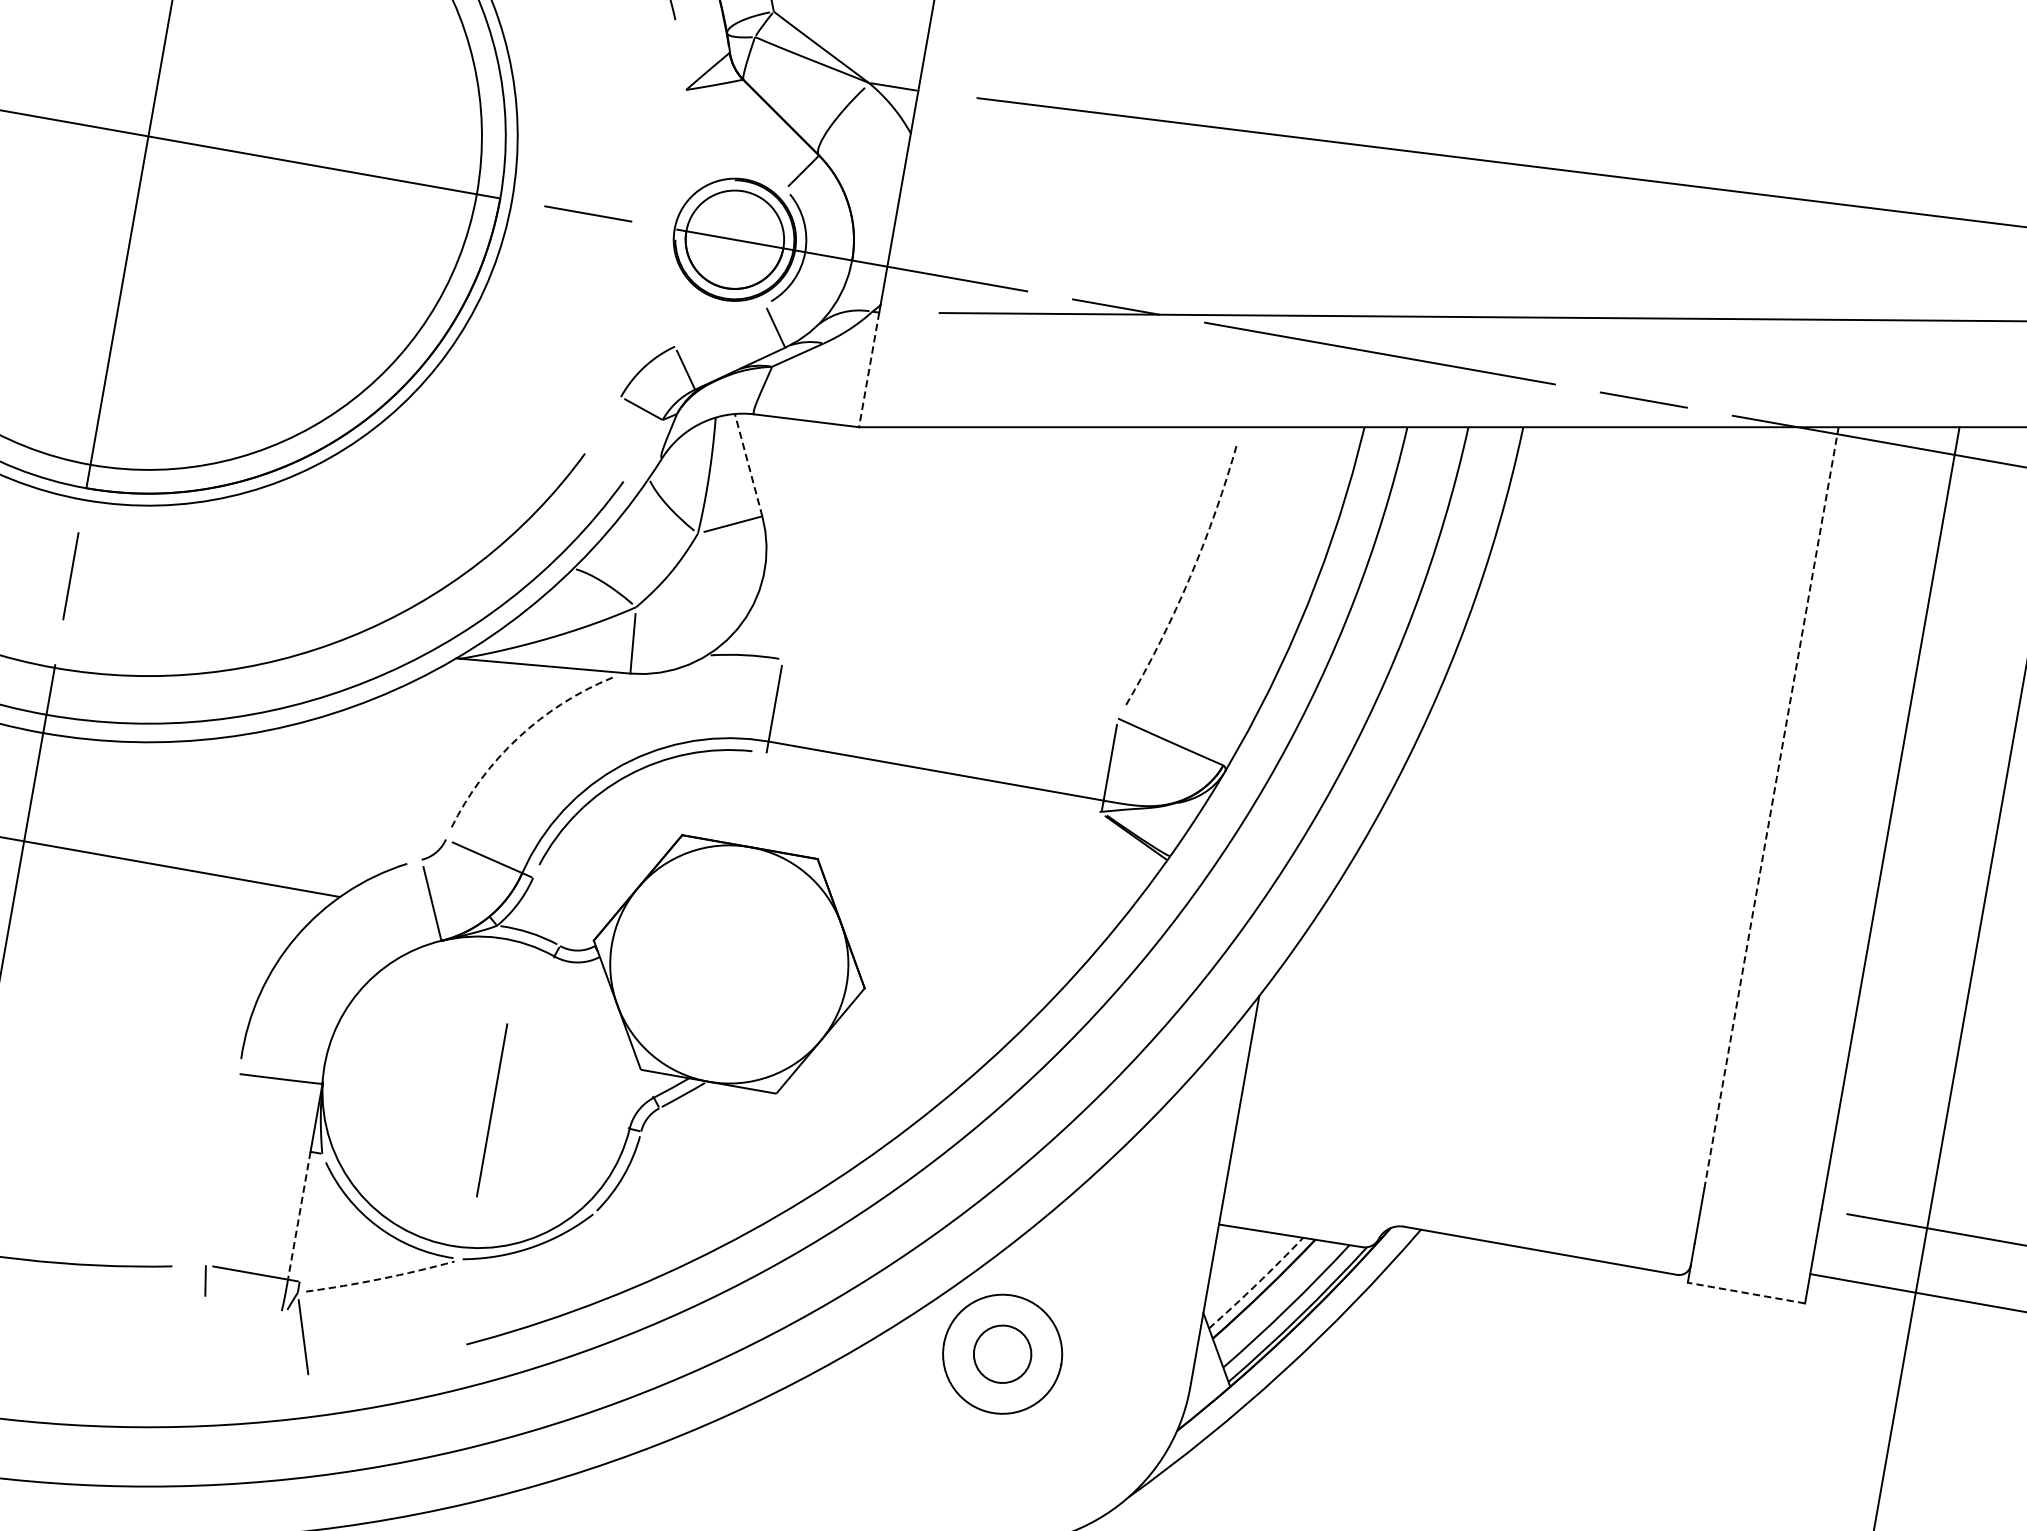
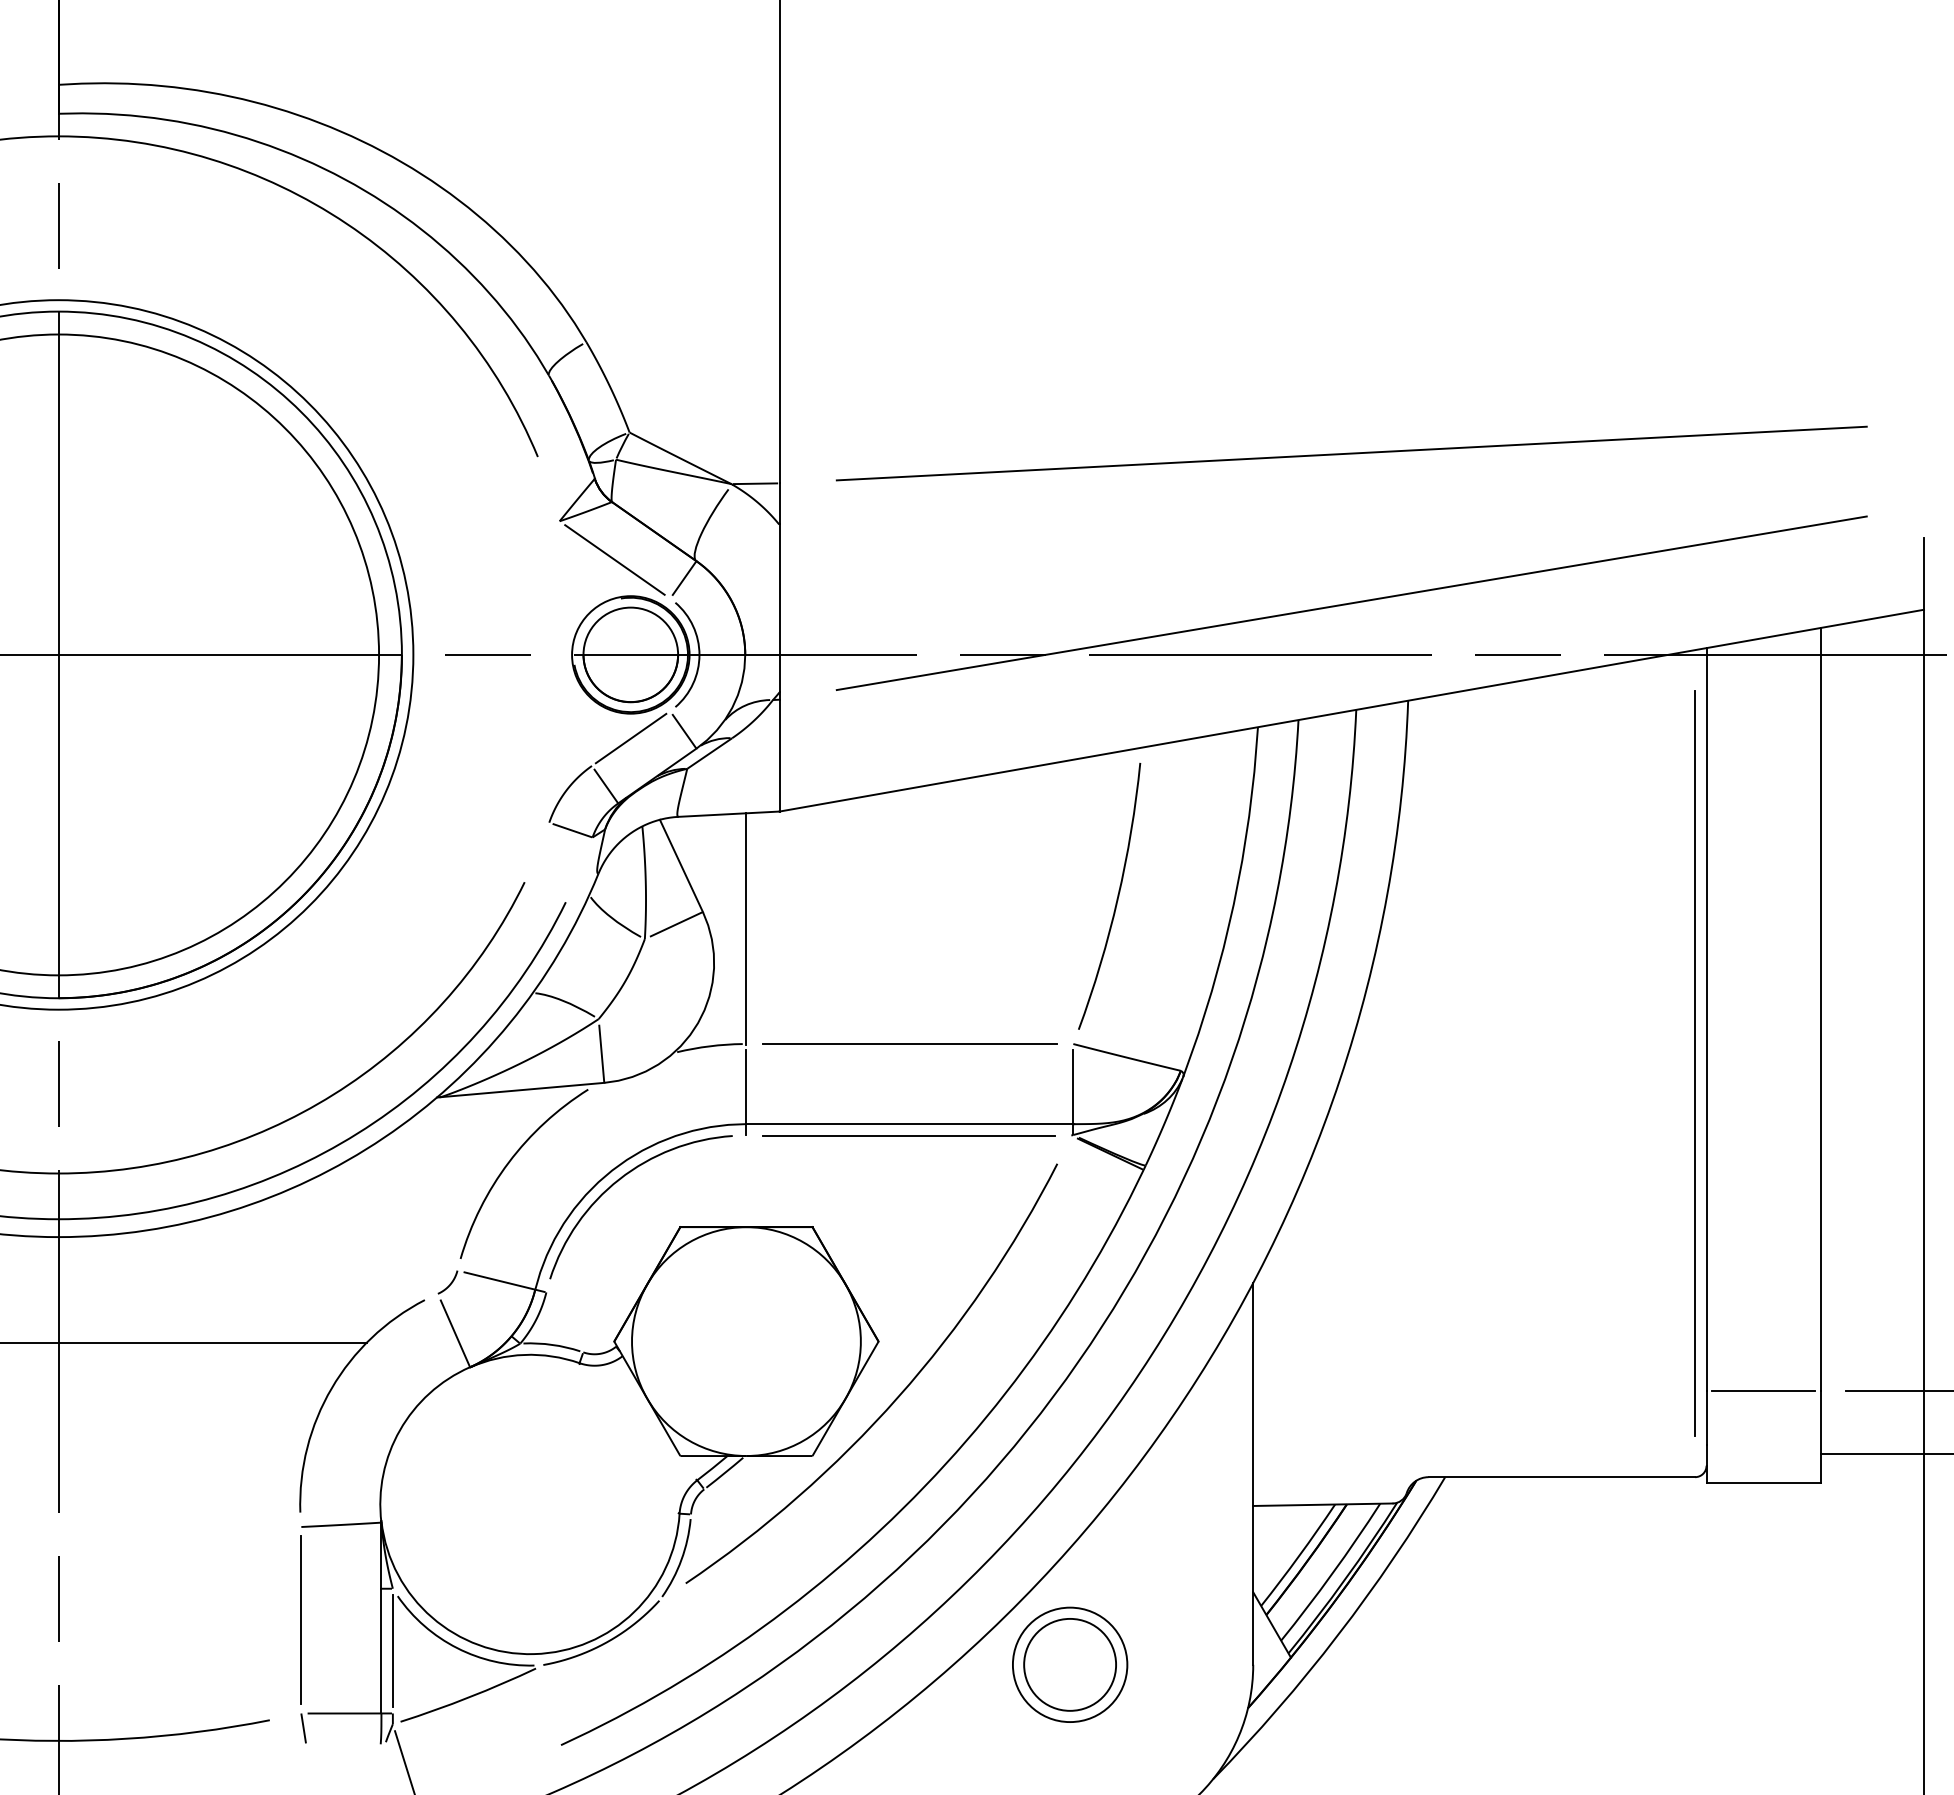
line: (735, 139) -> (614, 559), added
line: (719, 325) -> (630, 738), added
line: (869, 369) -> (779, 755), dashed -> solid
line: (748, 464) -> (681, 865), dashed -> solid
line: (803, 542) -> (746, 929), added
arc: (1189, 577) -> (1117, 898), dashed -> solid
line: (950, 689) -> (909, 1044), added
arc: (517, 737) -> (508, 1162), dashed -> solid
line: (932, 782) -> (908, 1135), added
line: (1771, 807) -> (1706, 1019), dashed -> solid
line: (1752, 850) -> (1695, 1063), added
arc: (873, 1048) -> (896, 1397), added
line: (491, 1109) -> (300, 1619), moved
line: (1762, 1199) -> (1763, 1391), added
line: (299, 1216) -> (381, 1651), dashed -> solid
line: (310, 1217) -> (392, 1650), added
arc: (381, 1279) -> (469, 1697), dashed -> solid
arc: (1257, 1284) -> (1299, 1556), dashed -> solid
line: (1746, 1292) -> (1763, 1482), dashed -> solid
circle: (1003, 1353) -> (1070, 1664), size x1.67

